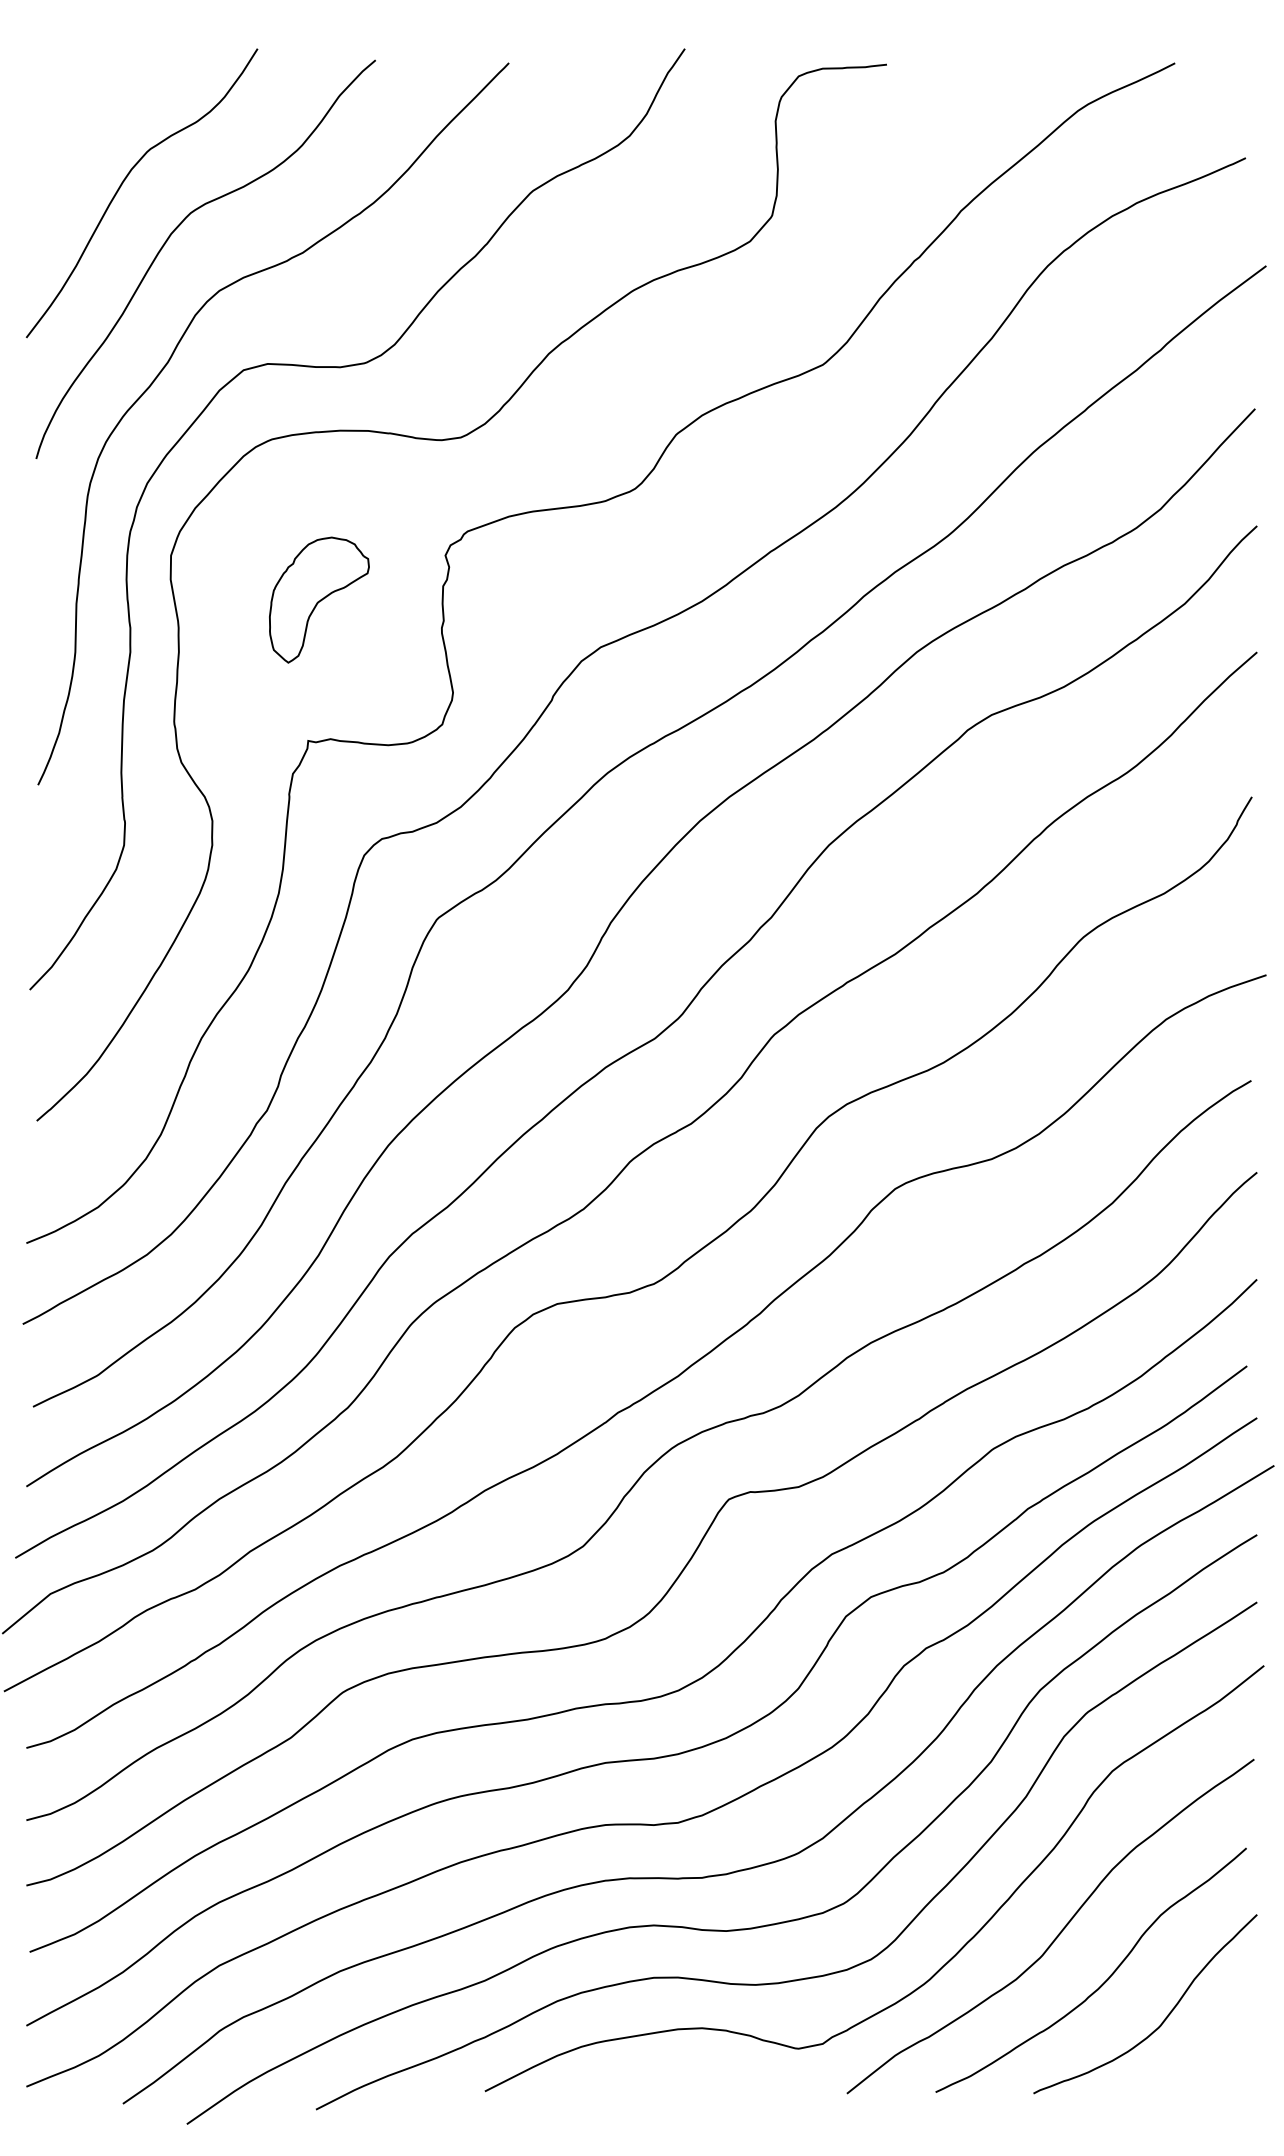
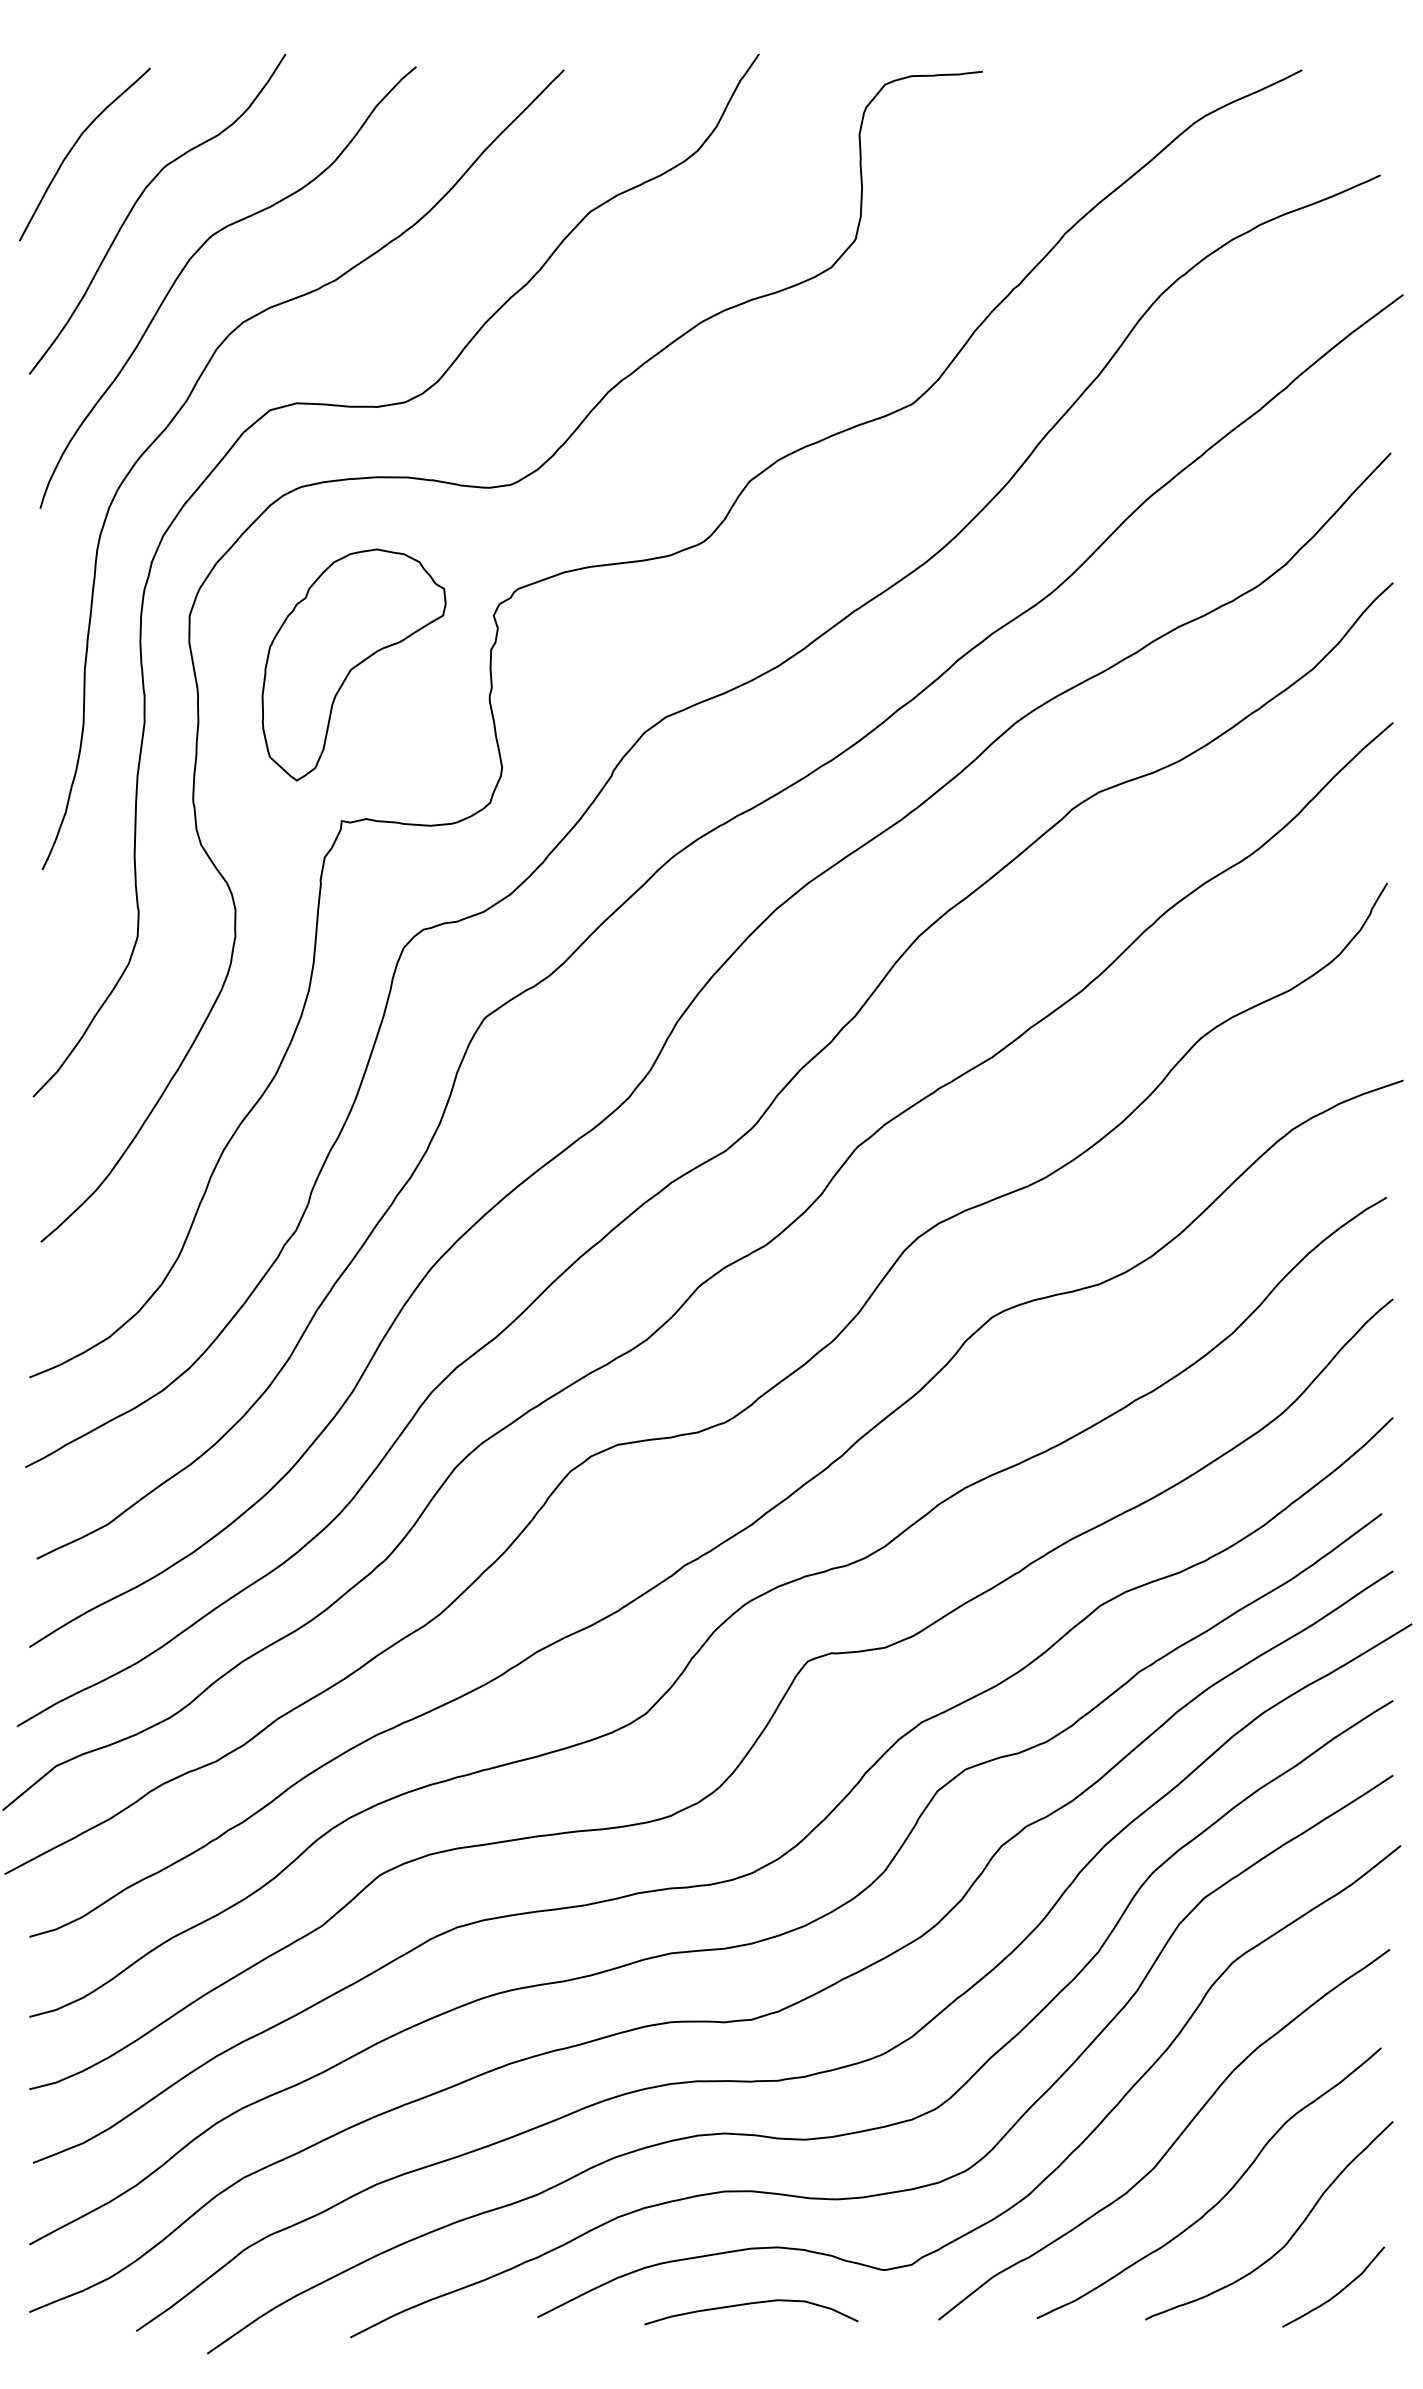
curve: (66, 133) -> (73, 148), added
part: (318, 599) -> (353, 664), size x1.67
curve: (1206, 2068) -> (1337, 2292), added
curve: (678, 2079) -> (751, 2304), added

